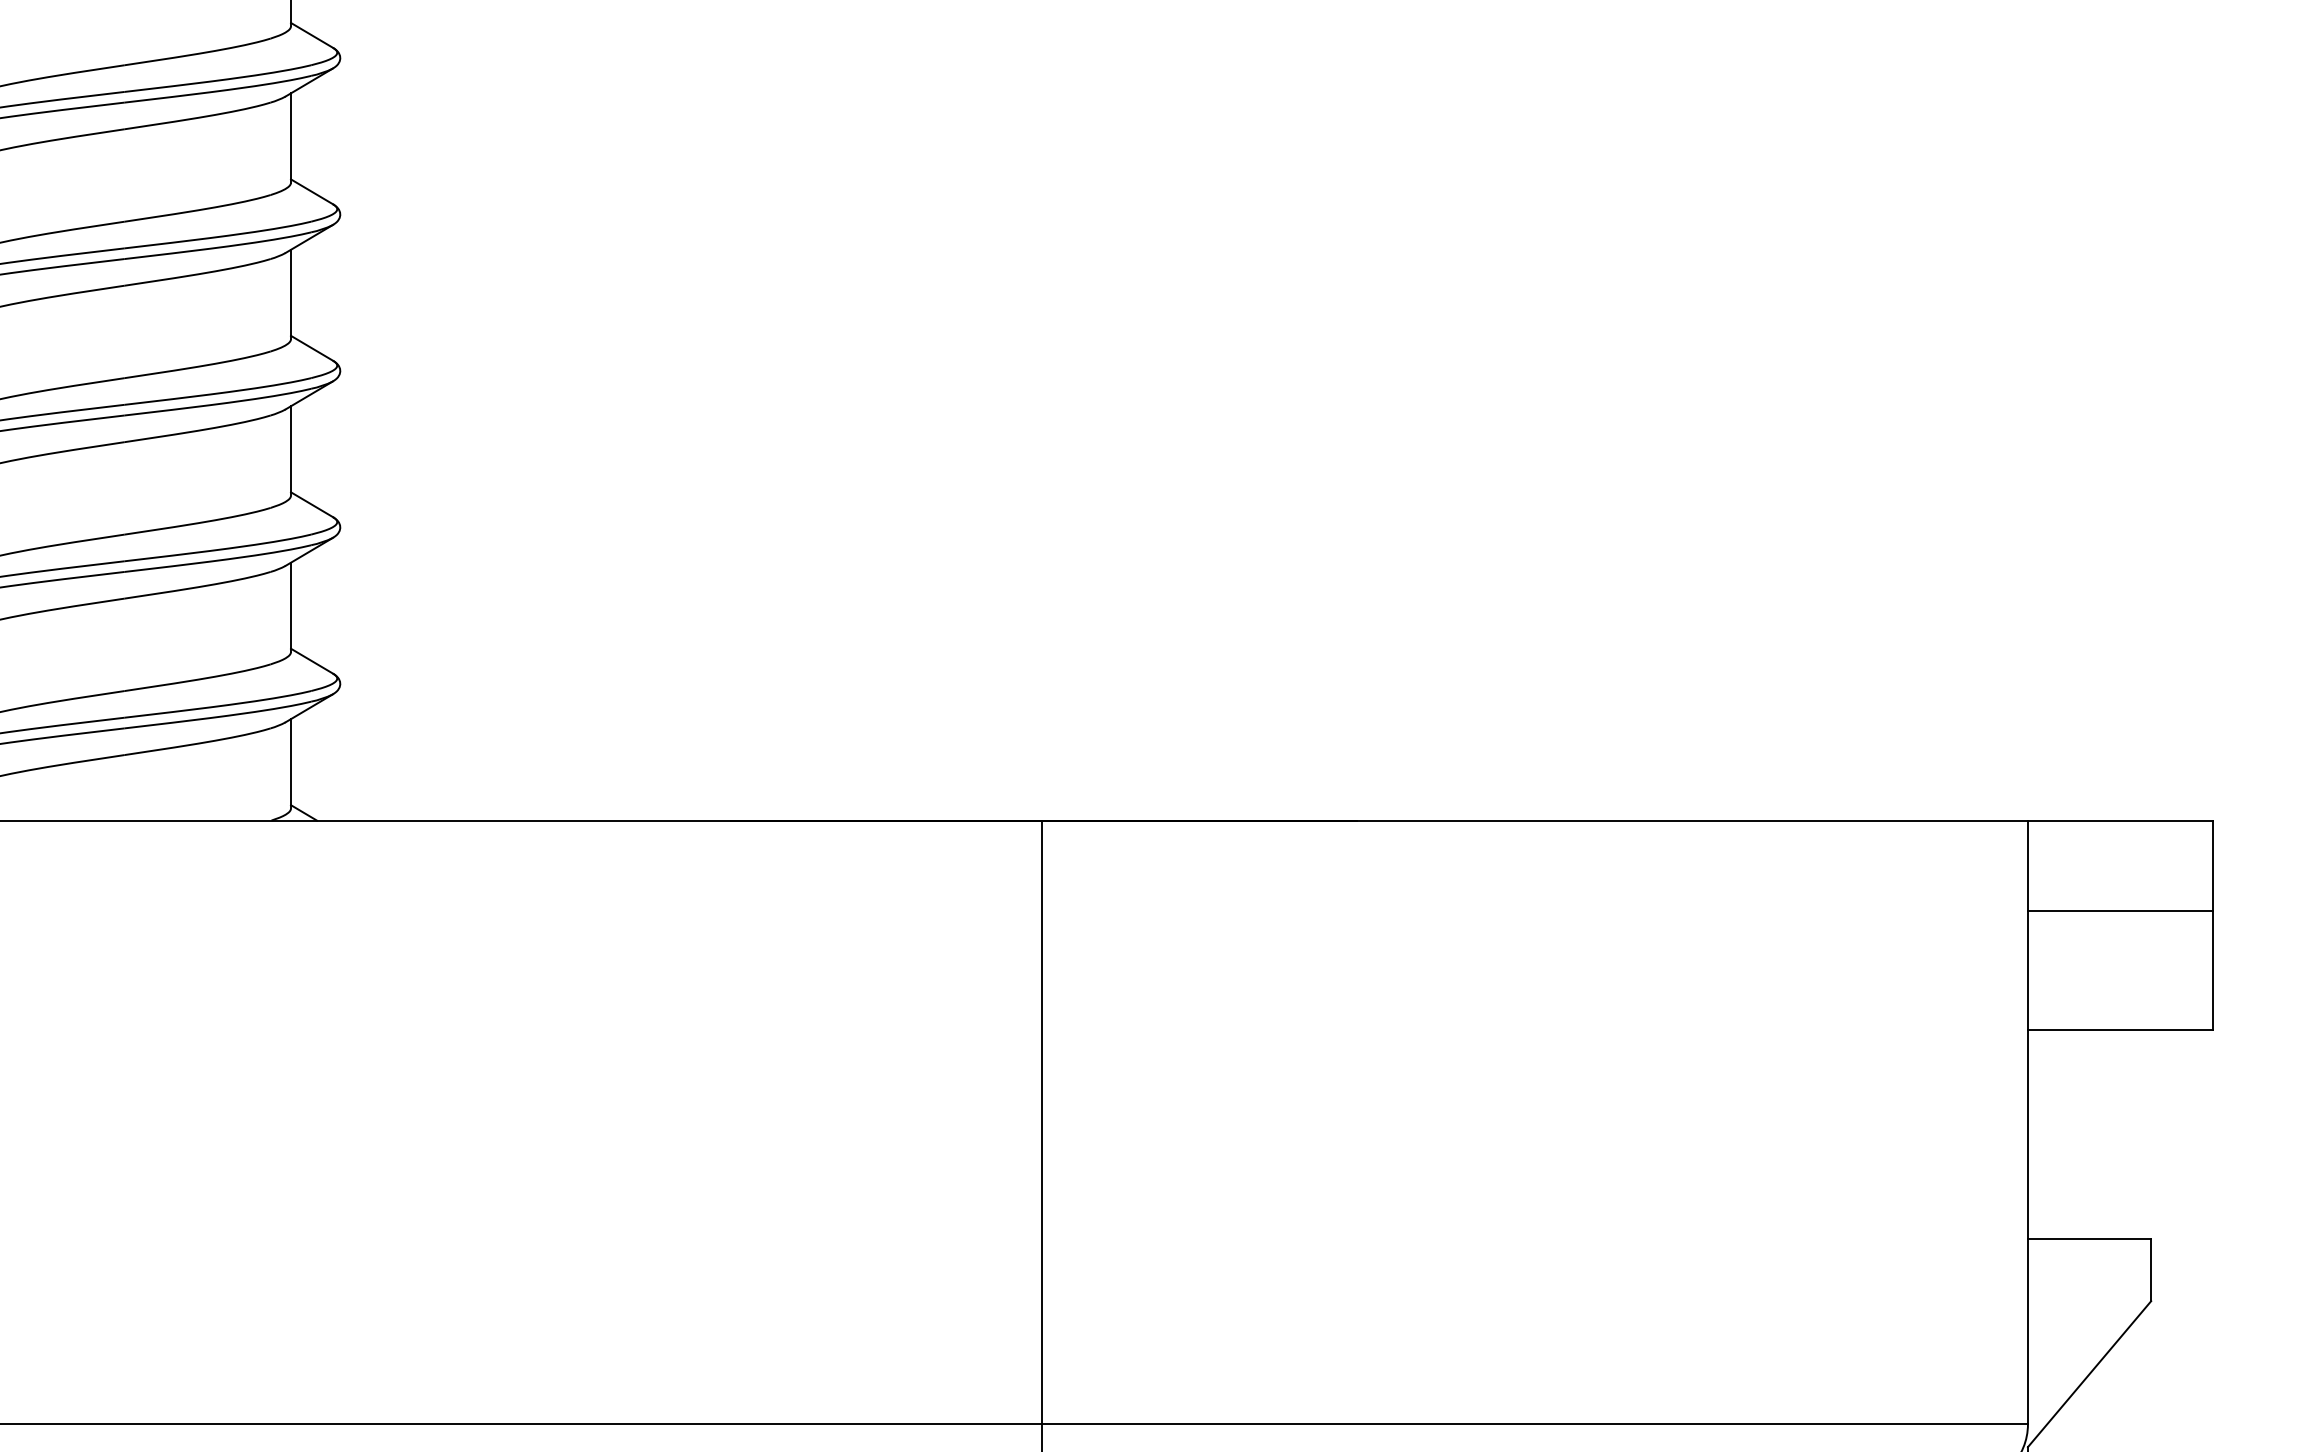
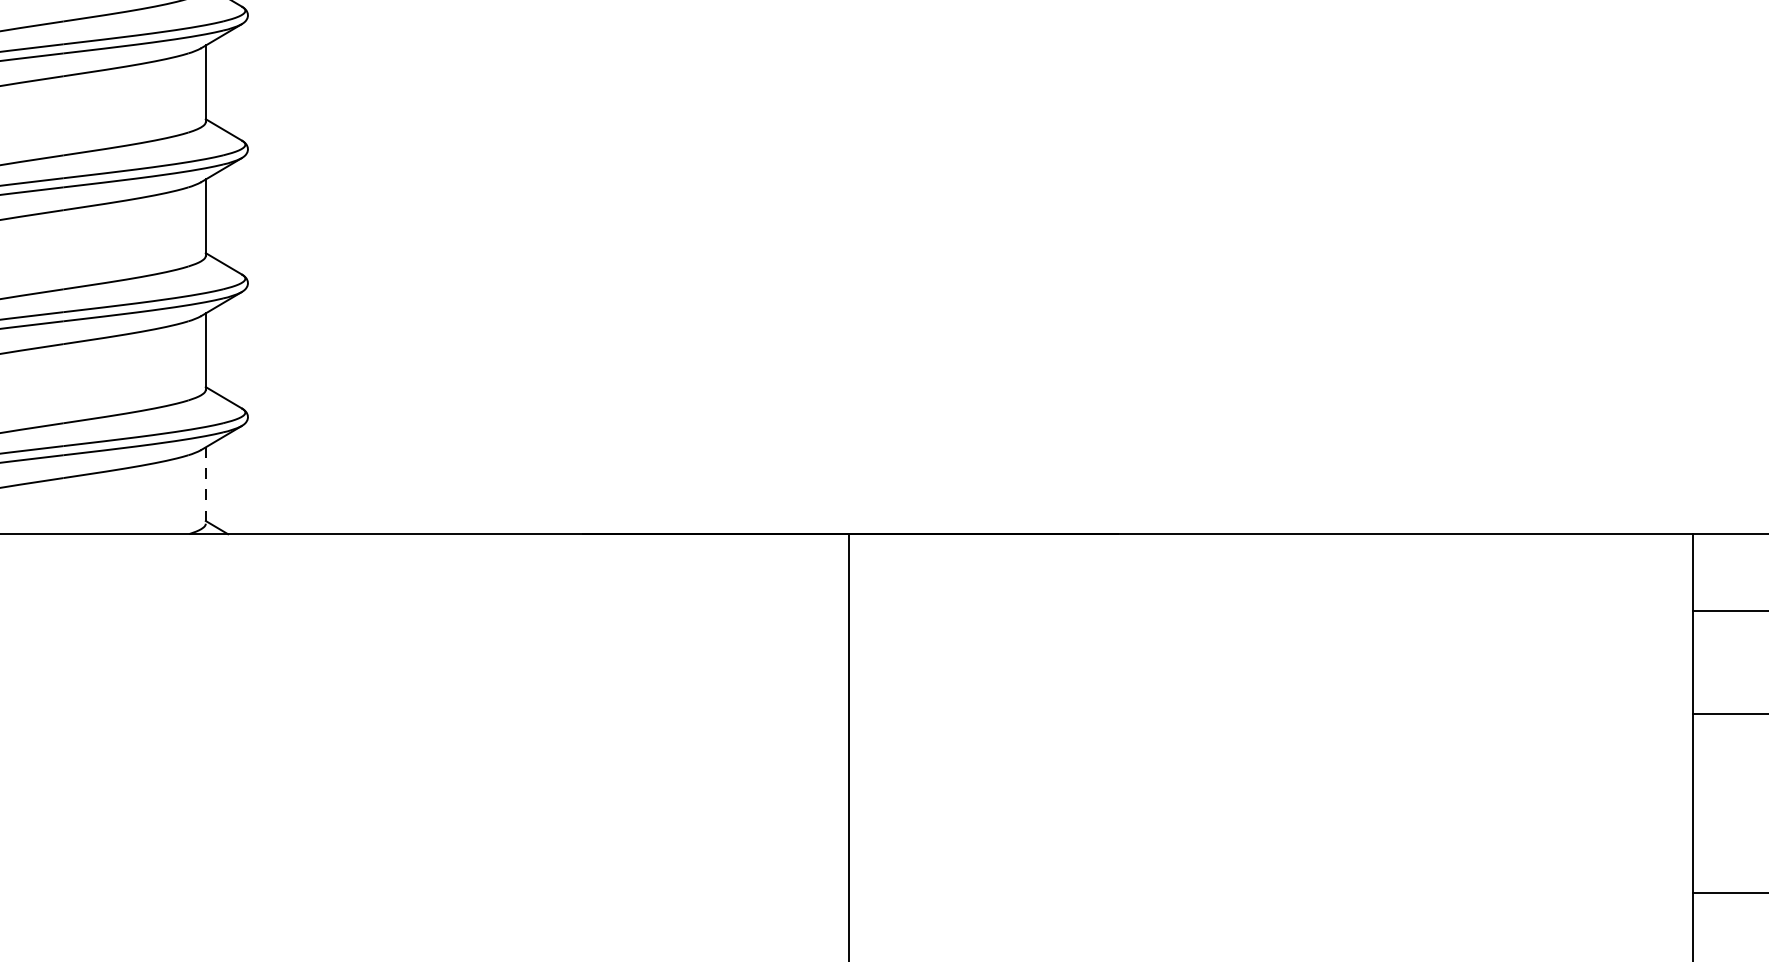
line: (291, 763) -> (206, 485), solid -> dashed

